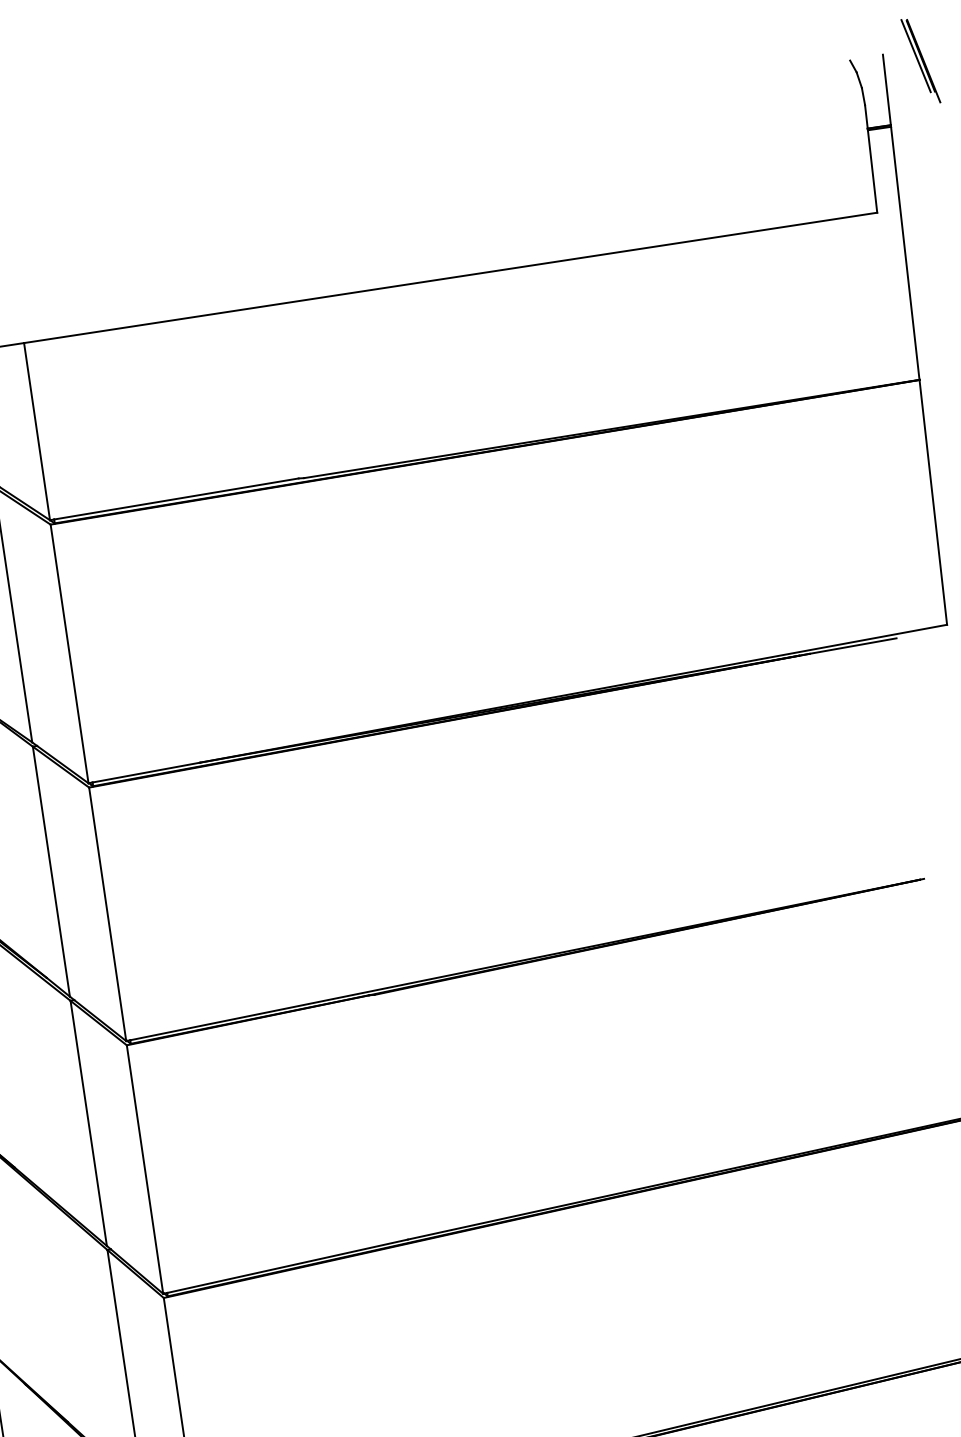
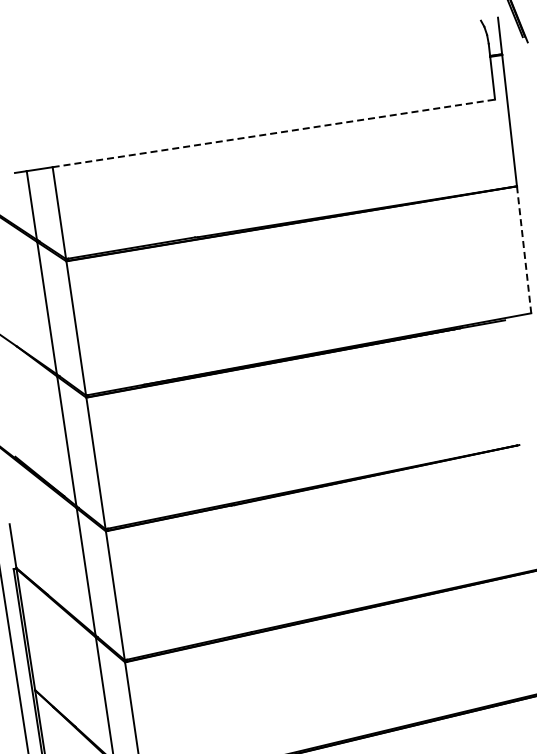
line: (449, 278) -> (273, 133), solid -> dashed
line: (934, 501) -> (524, 249), solid -> dashed

